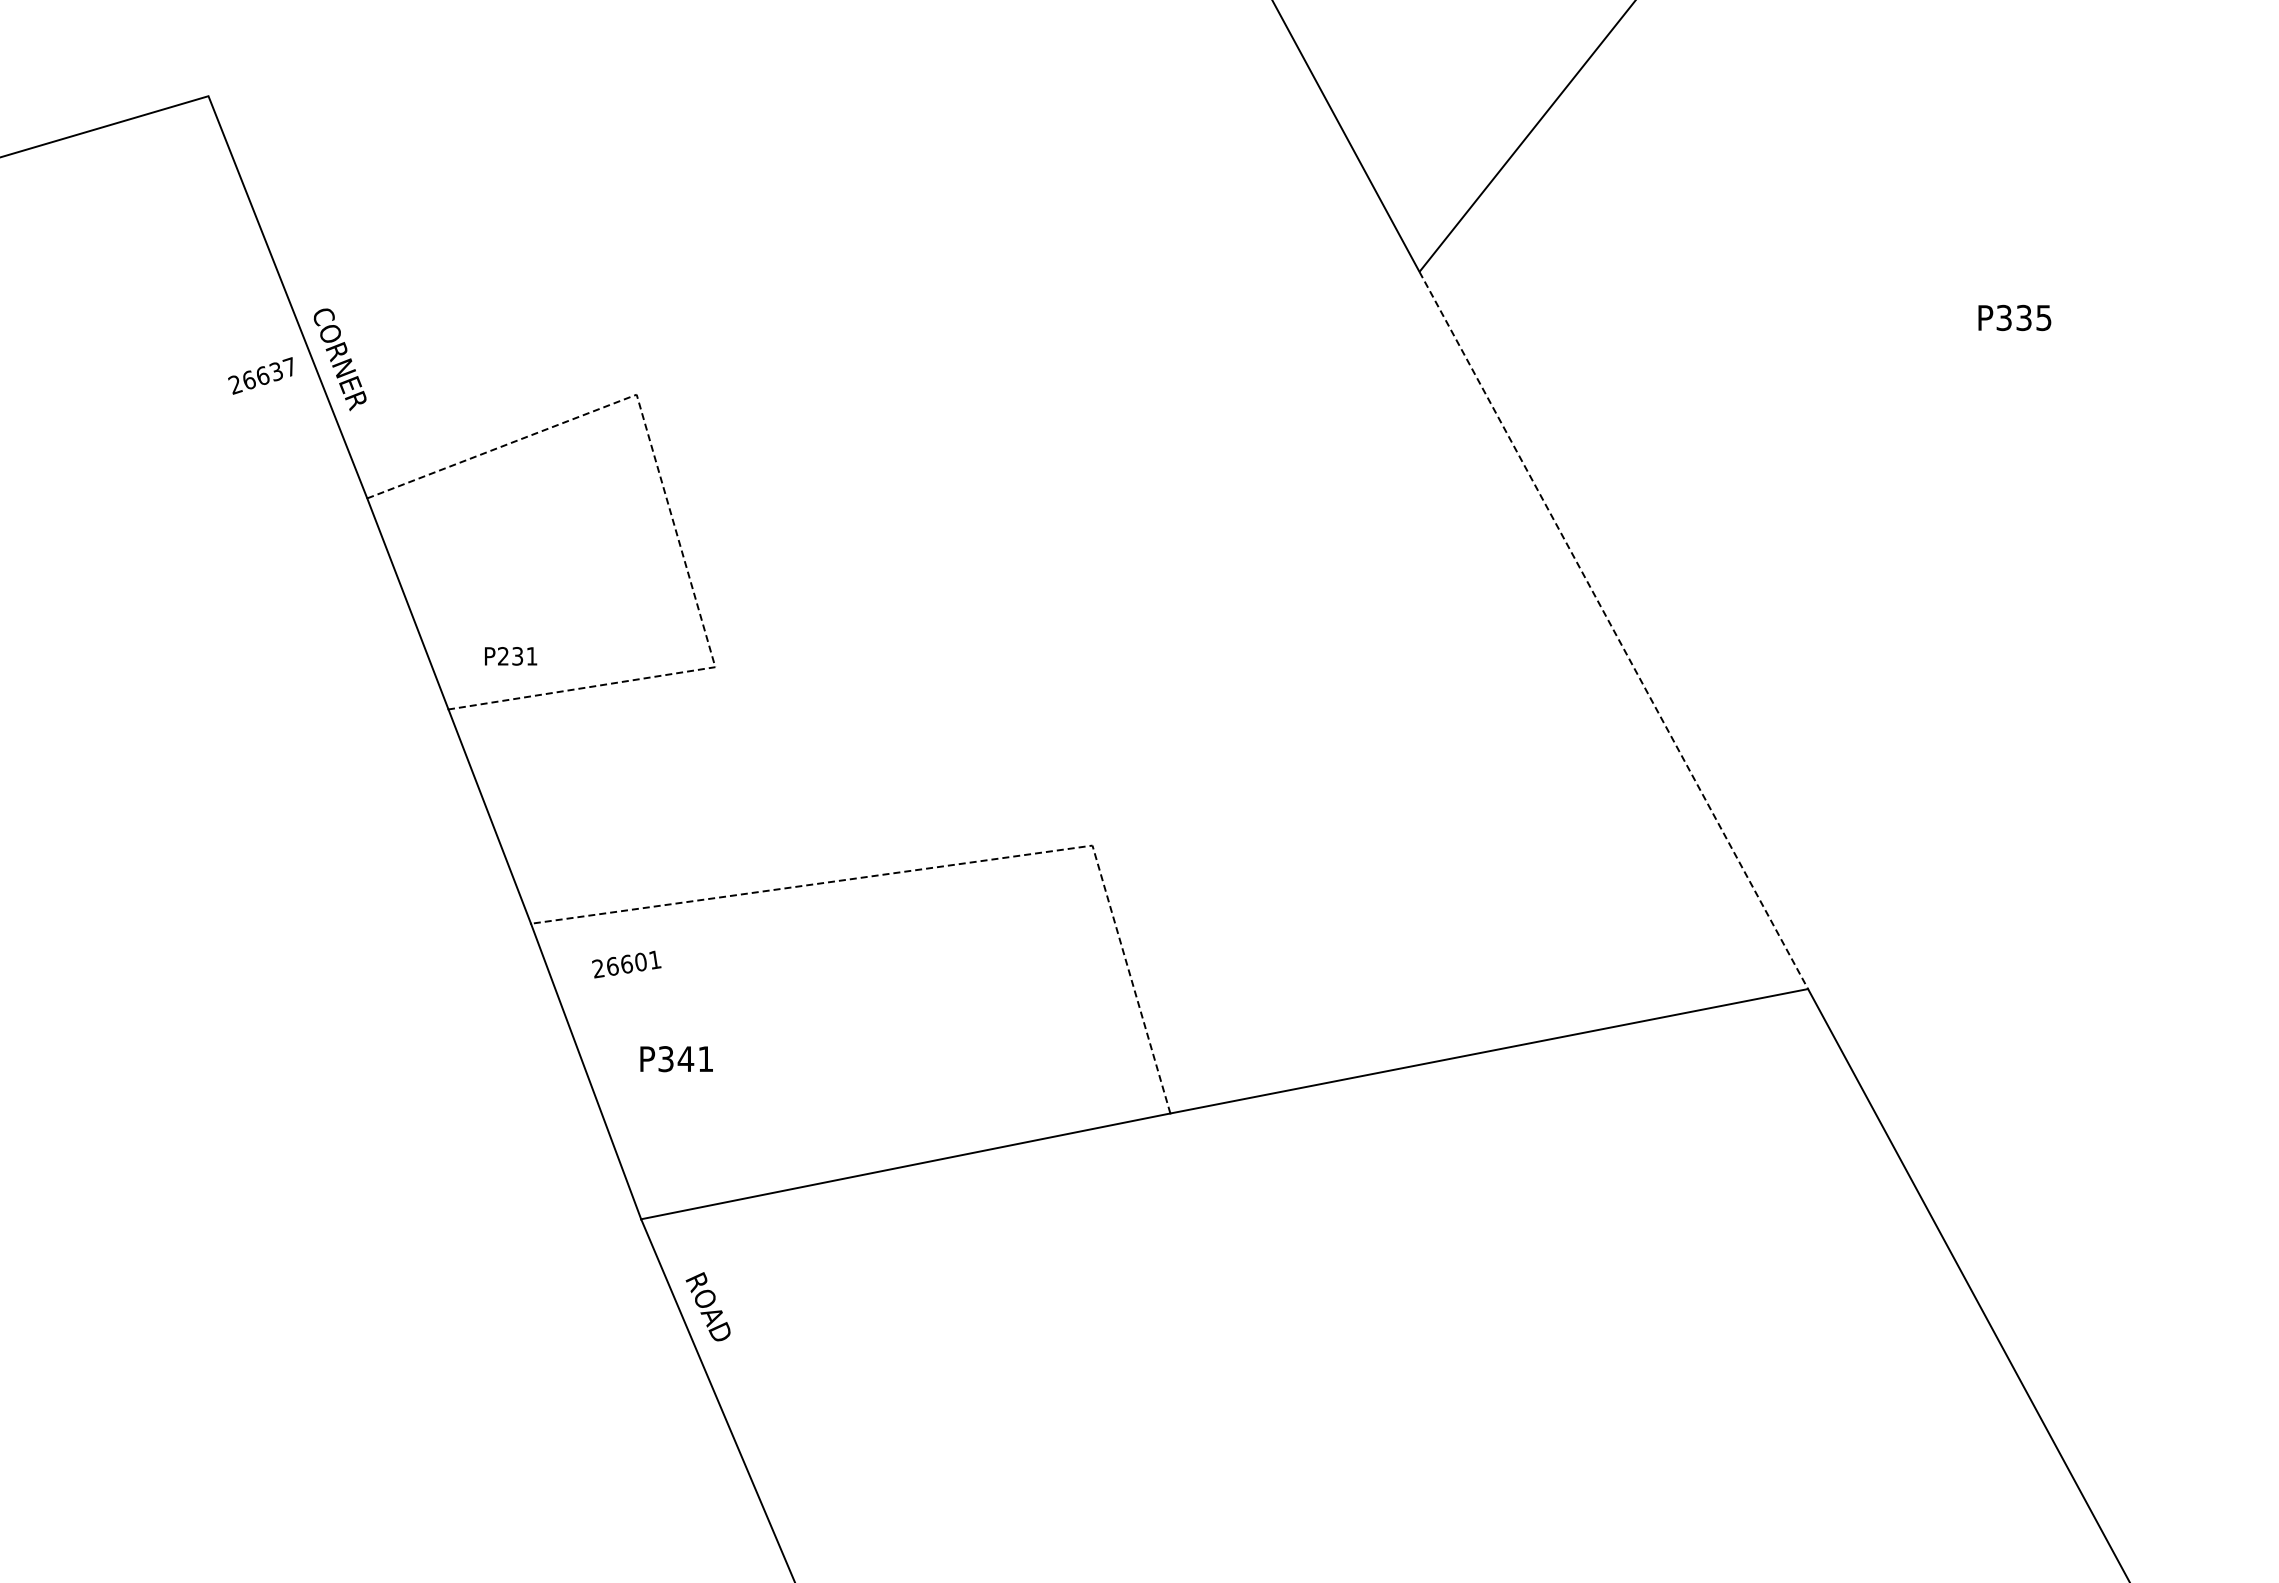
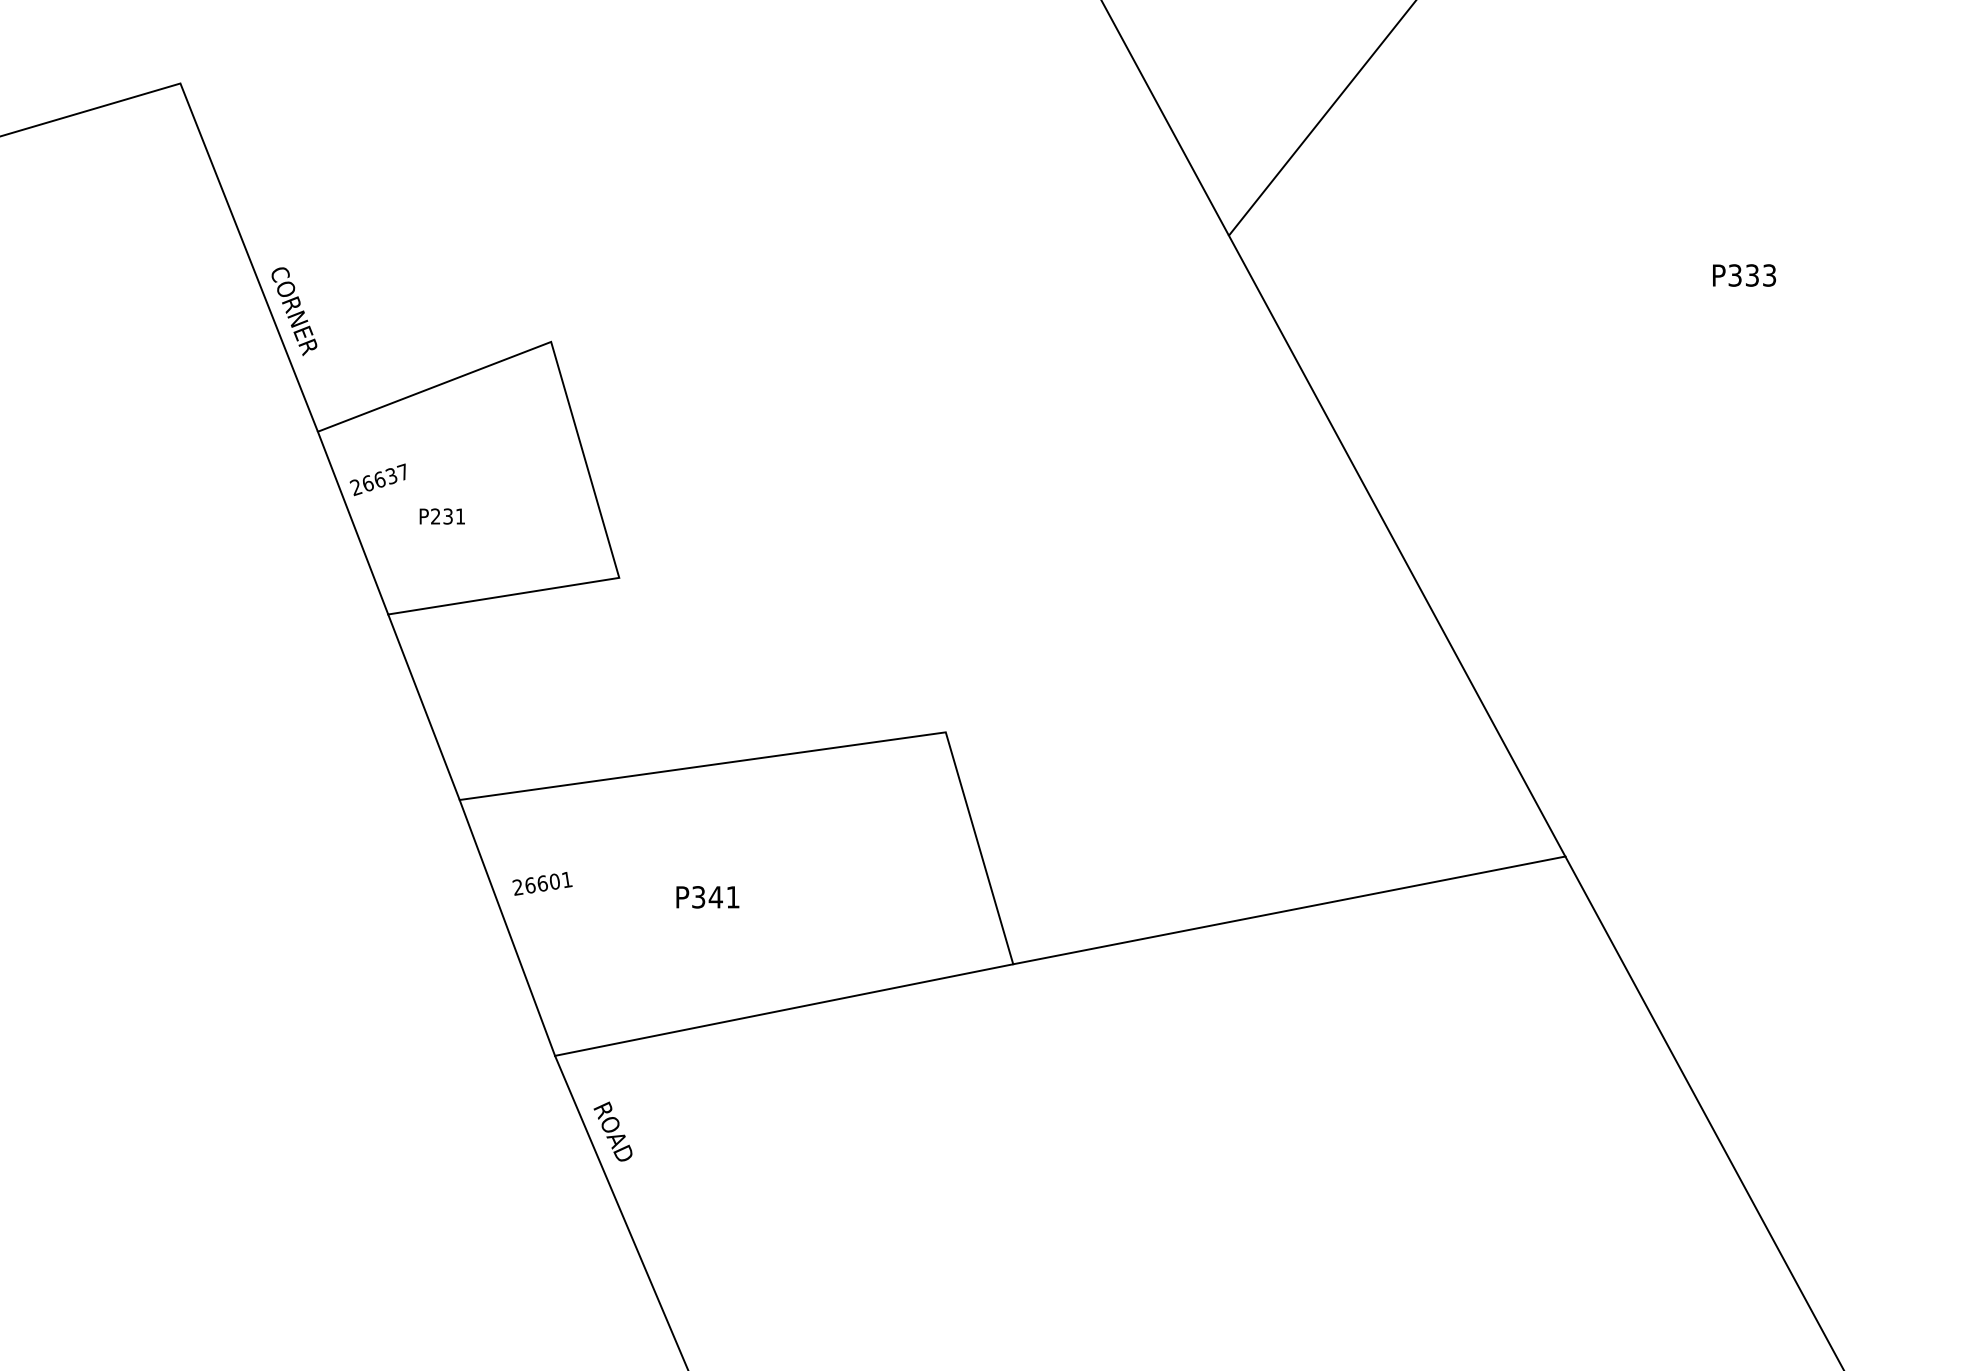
text: (2044, 317) -> (1770, 275), P335 -> P333
text: (260, 375) -> (377, 479), moved
line: (673, 522) -> (583, 452), dashed -> solid
line: (1613, 630) -> (1396, 546), dashed -> solid
text: (511, 656) -> (442, 516), moved
line: (949, 865) -> (821, 749), dashed -> solid
text: (626, 964) -> (542, 883), moved
text: (676, 1059) -> (707, 897), moved

